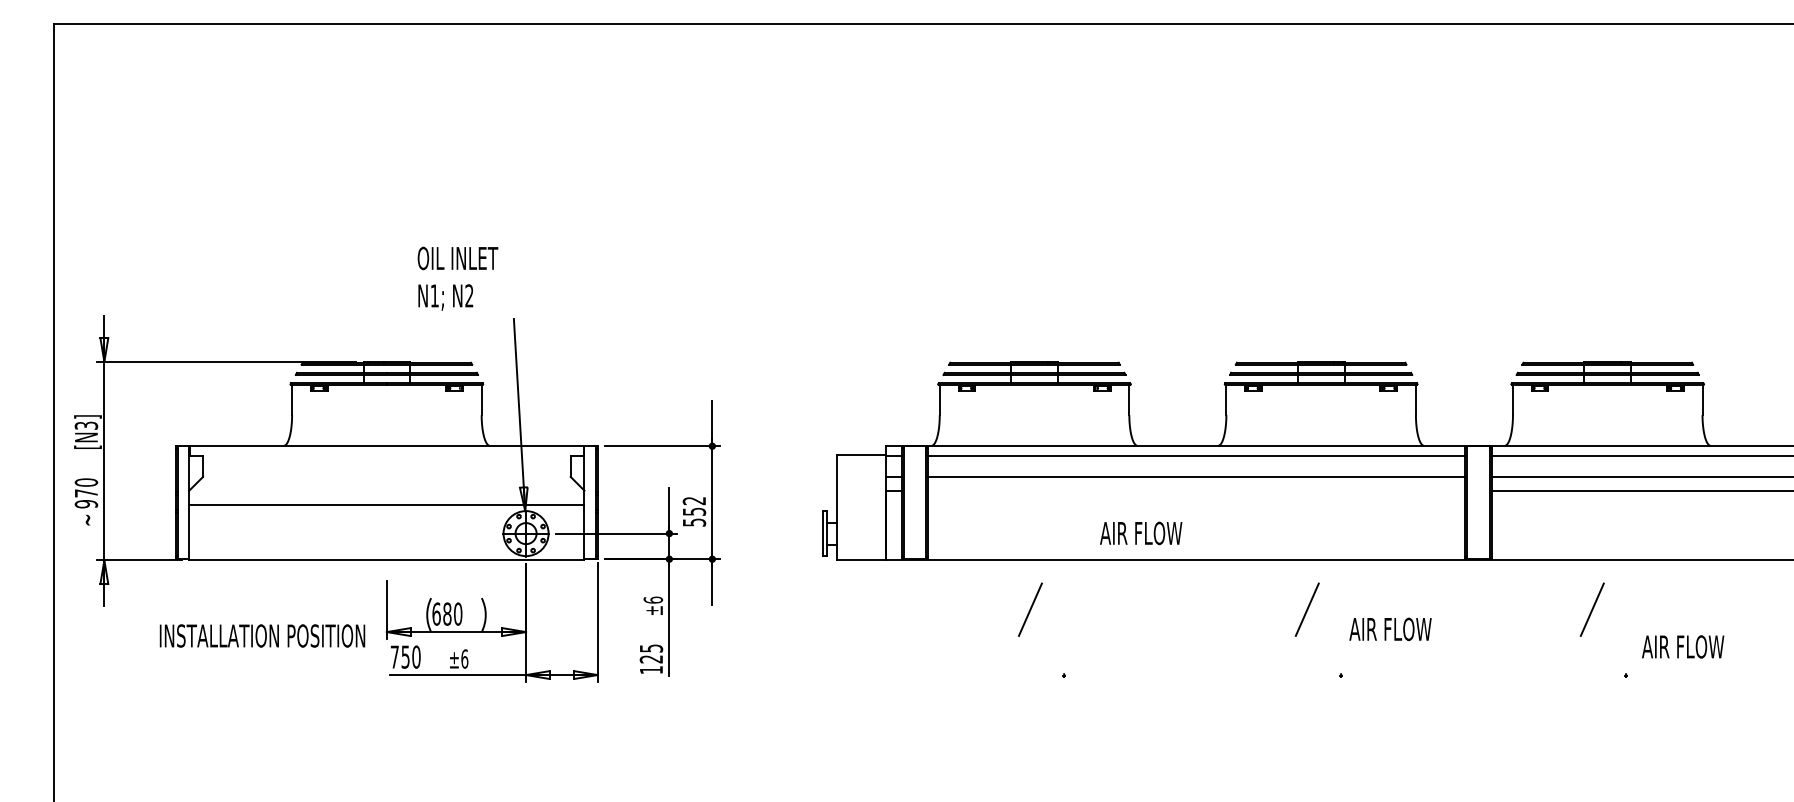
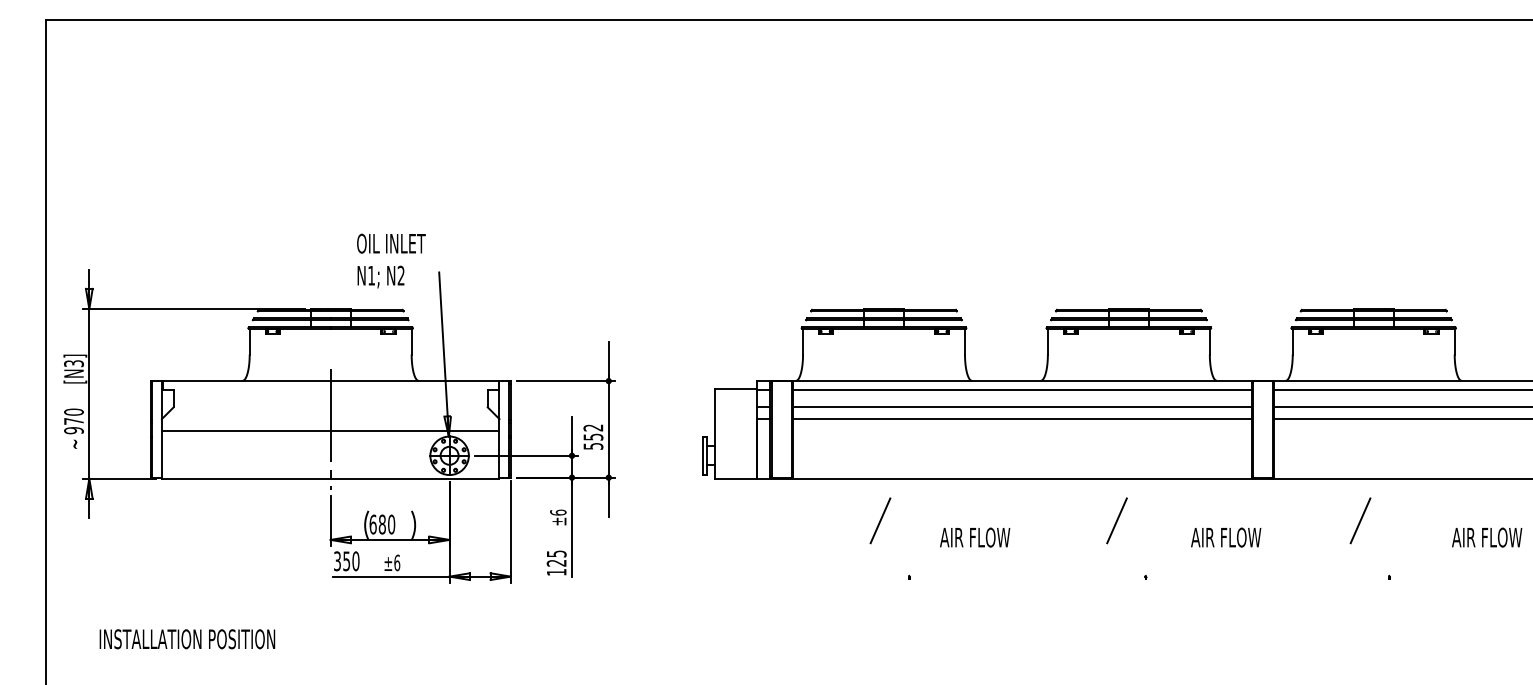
text: (458, 278) -> (391, 260), moved
line: (1196, 491) -> (1022, 419), added
line: (386, 501) -> (330, 428), added
text: (1141, 533) -> (975, 537), moved
text: (1390, 629) -> (1226, 537), moved
text: (262, 636) -> (187, 639), moved
text: (1683, 646) -> (1487, 537), moved
text: (394, 657) -> (337, 561), 750 -> 350

